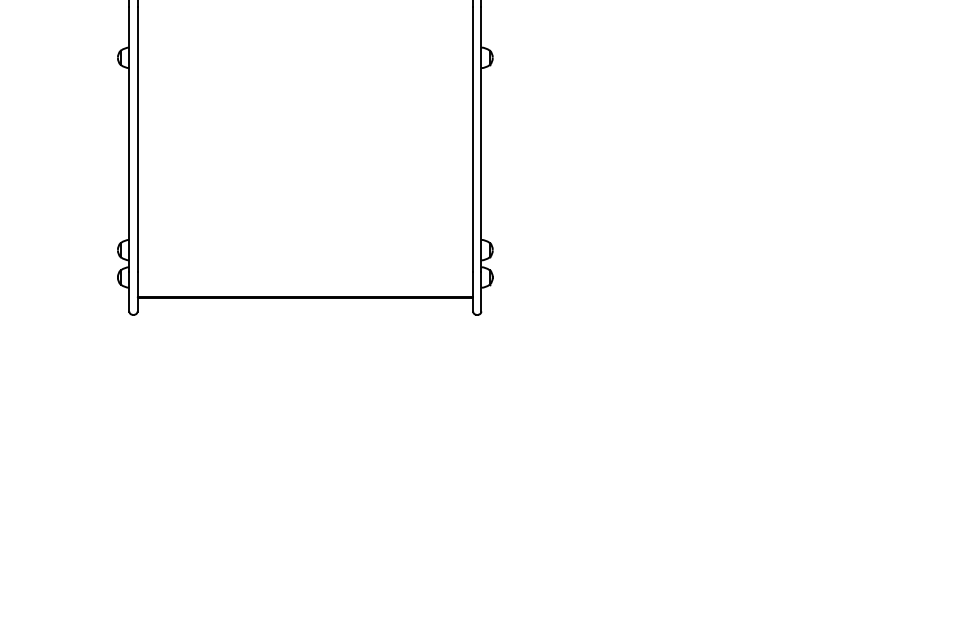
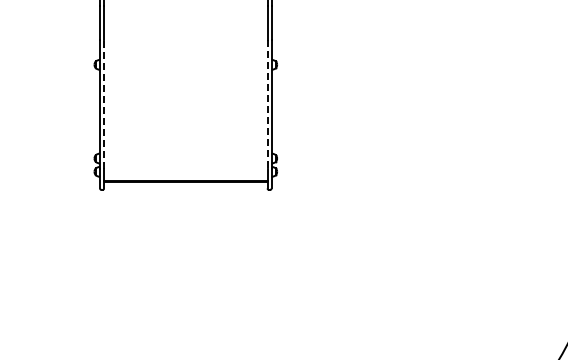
line: (138, 139) -> (104, 104), solid -> dashed
line: (472, 139) -> (267, 104), solid -> dashed

